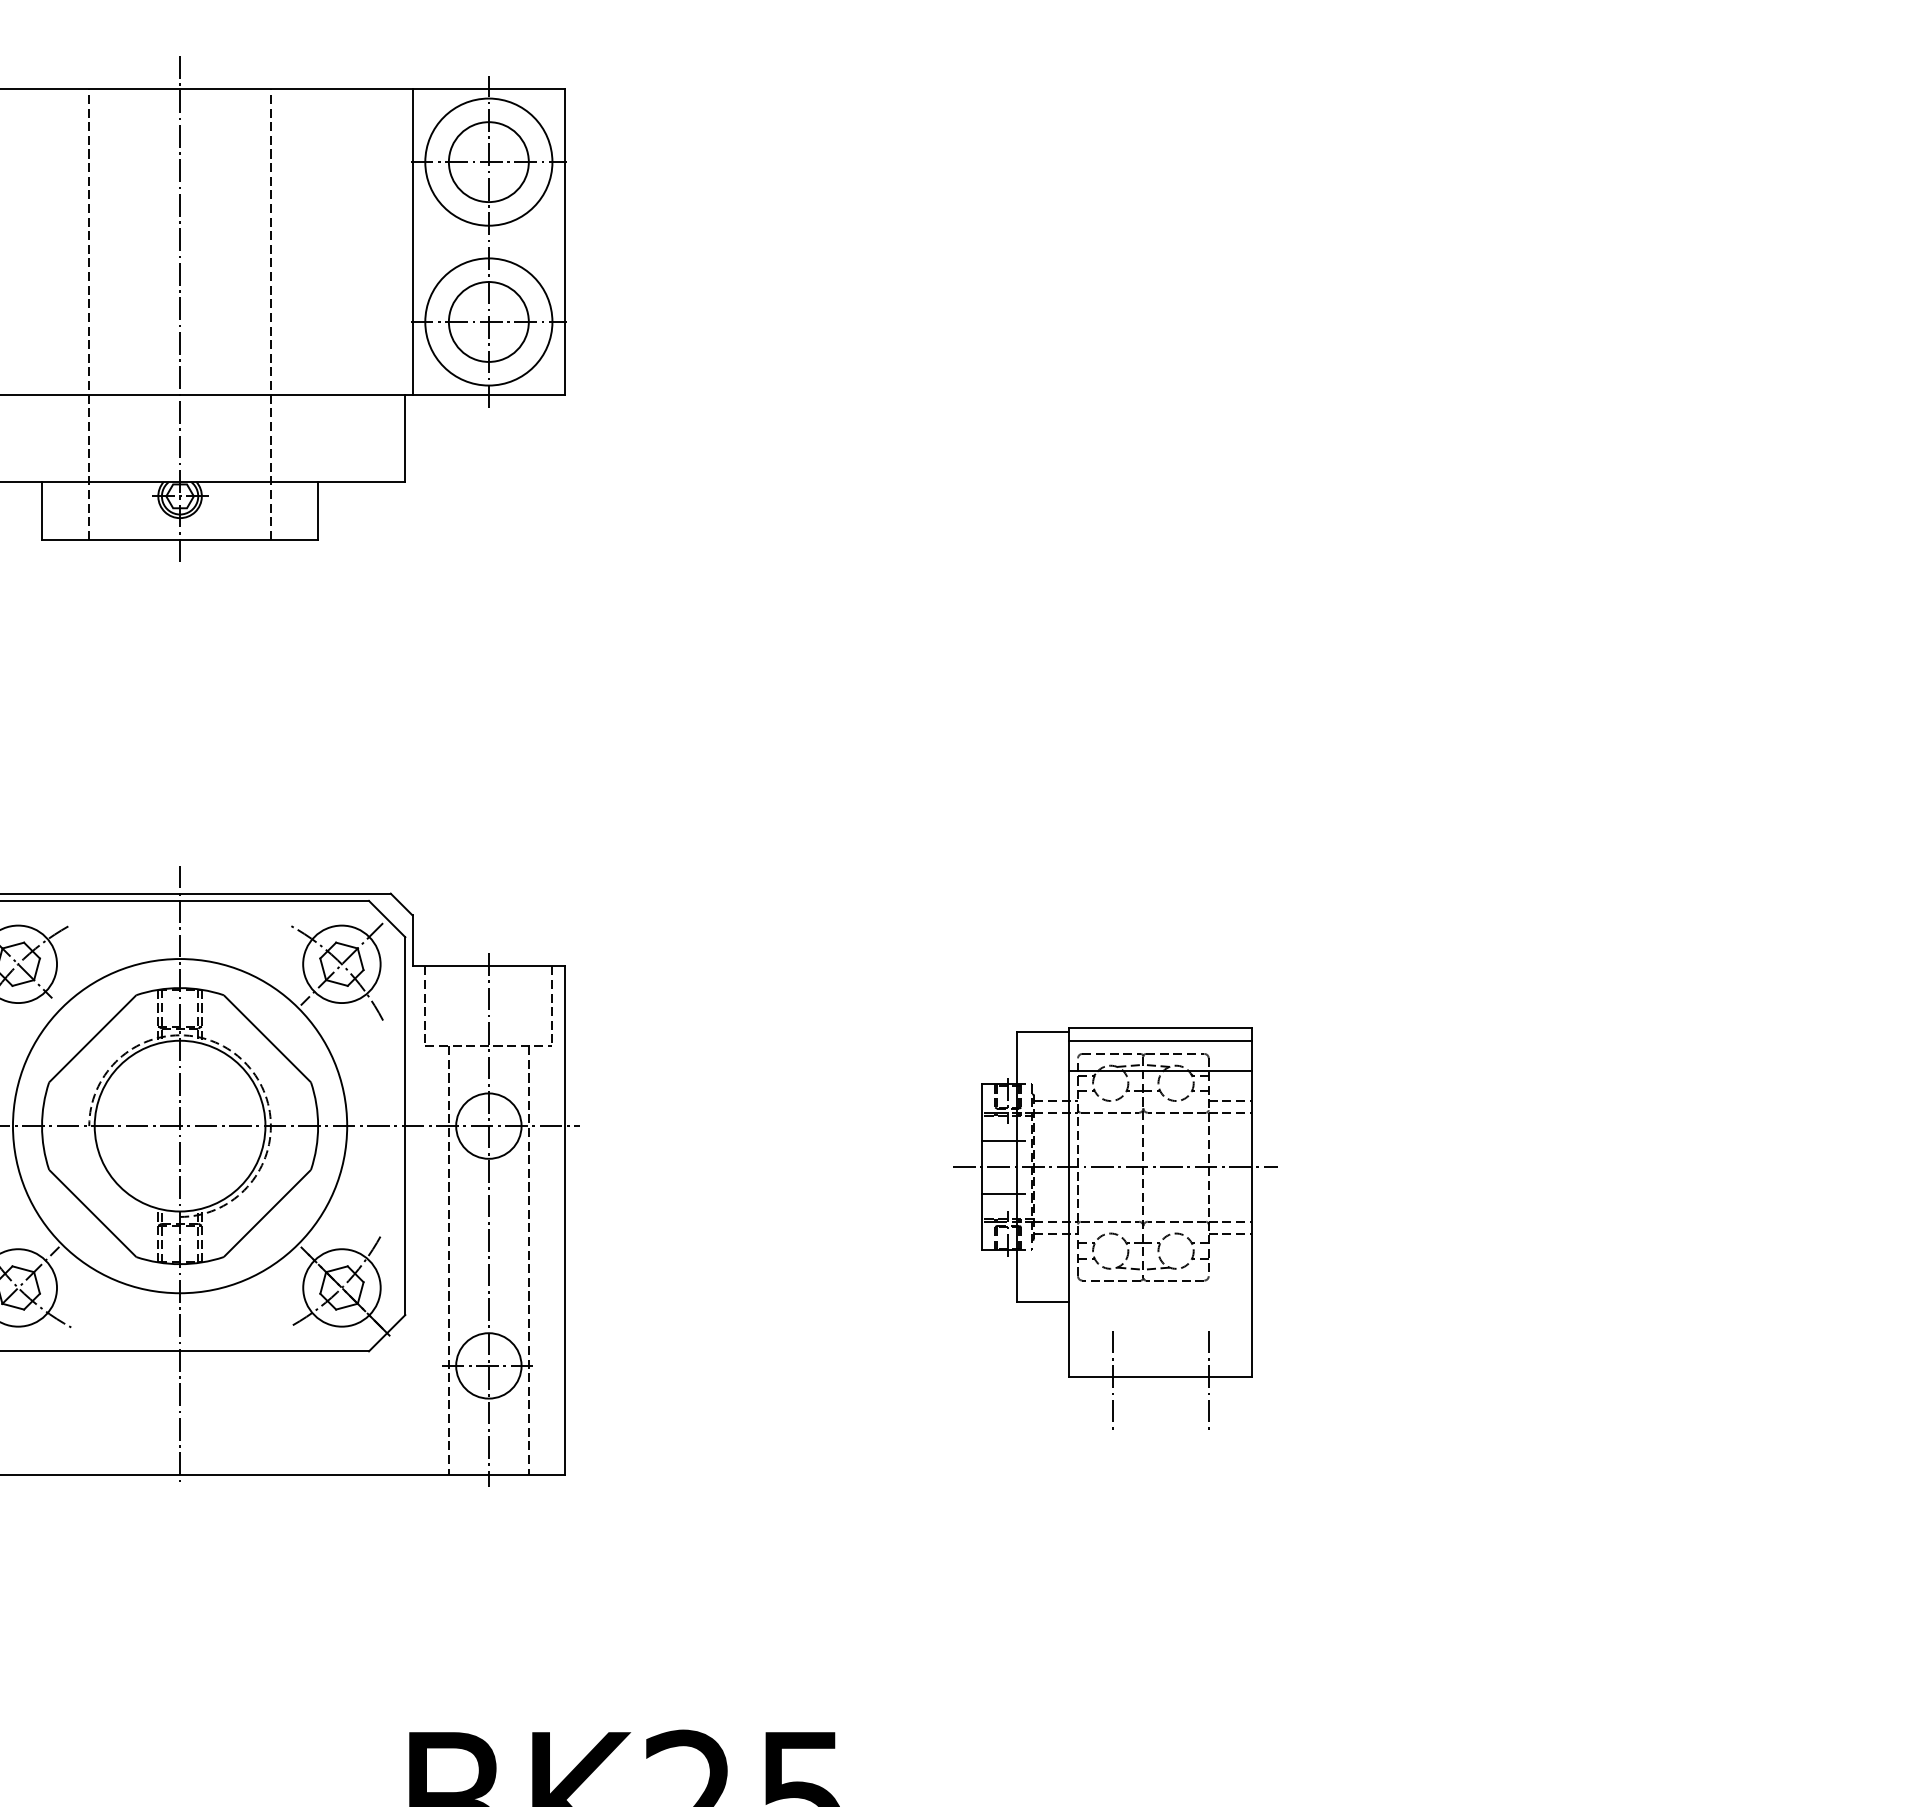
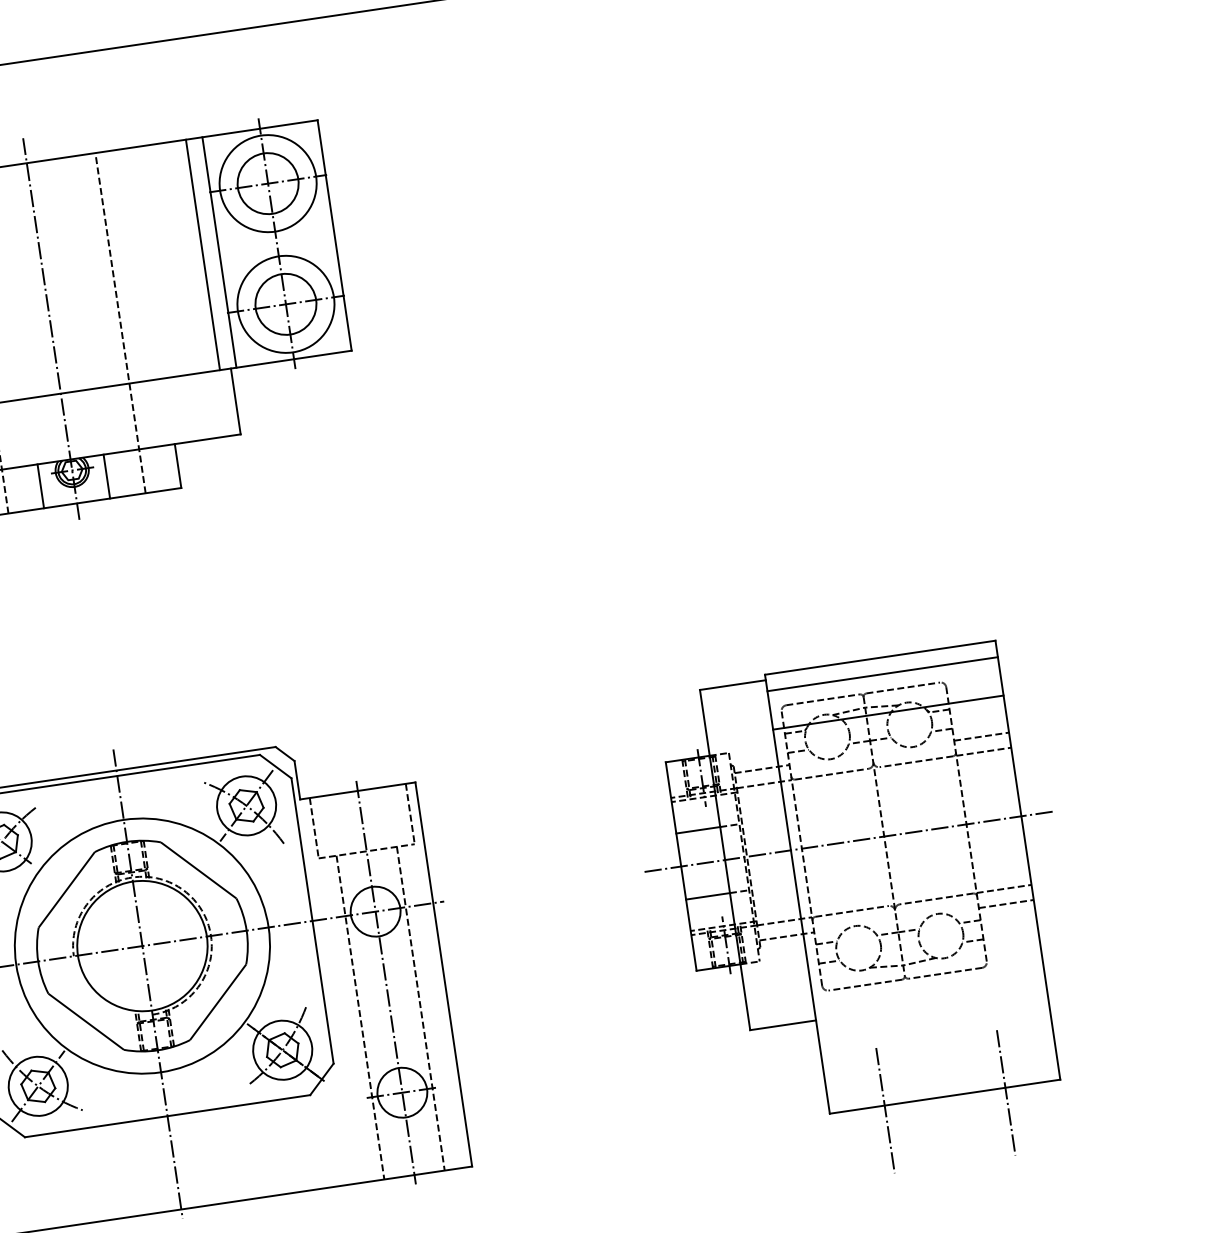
line: (390, 241) -> (202, 254), added
line: (136, 510) -> (40, 486), added
line: (223, 510) -> (106, 476), added
part: (1114, 1228) -> (859, 919), size x1.67

